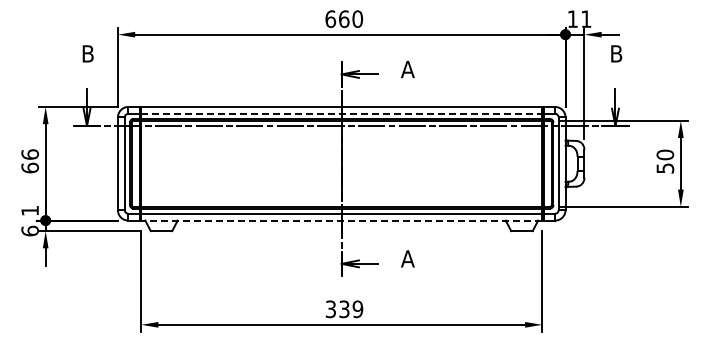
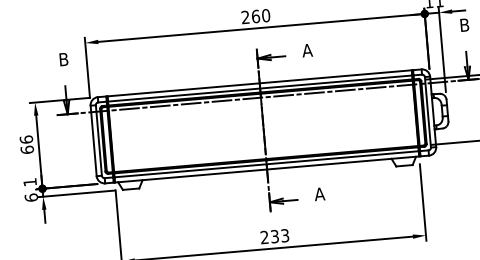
text: (330, 18) -> (245, 16), 660 -> 260
line: (341, 113) -> (259, 88), dashed -> solid
line: (341, 220) -> (266, 169), dashed -> solid
text: (344, 309) -> (274, 236), 339 -> 233

